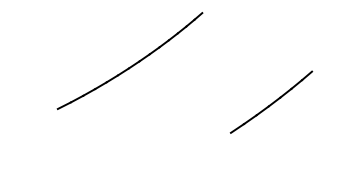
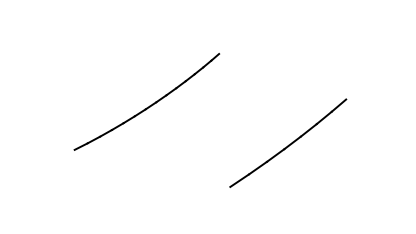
part: (271, 101) -> (288, 142), size x1.43

